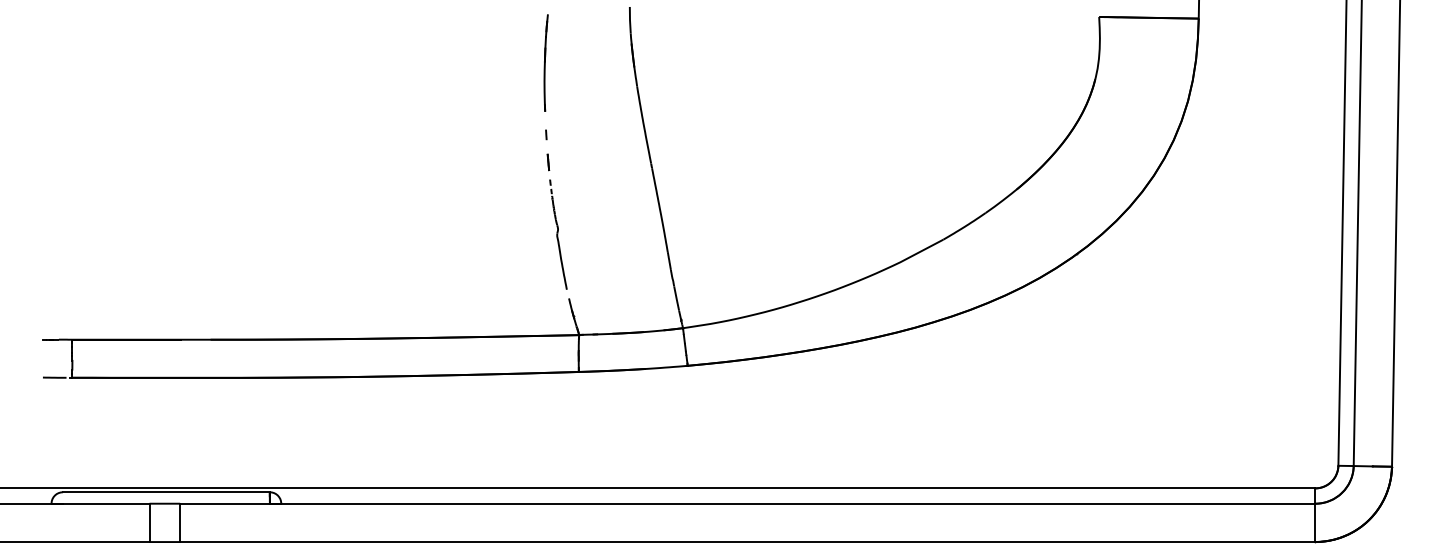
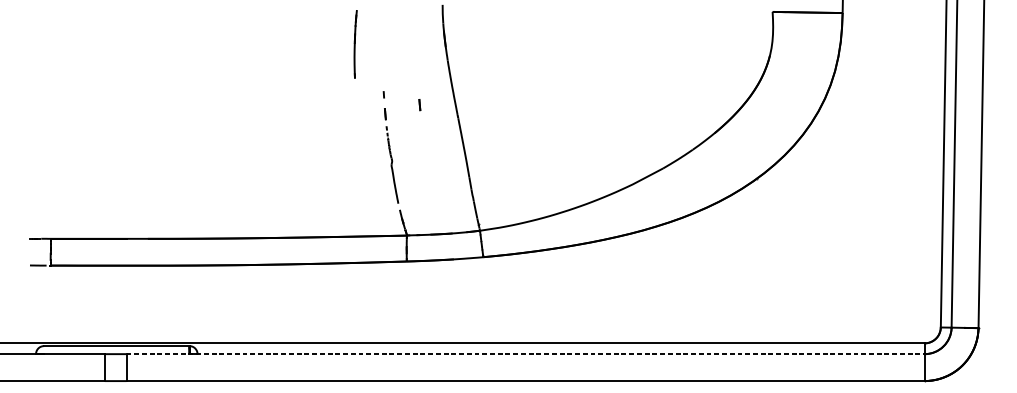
part: (545, 62) -> (355, 43), moved
line: (597, 149) -> (419, 105), added
line: (747, 503) -> (525, 353), solid -> dashed

